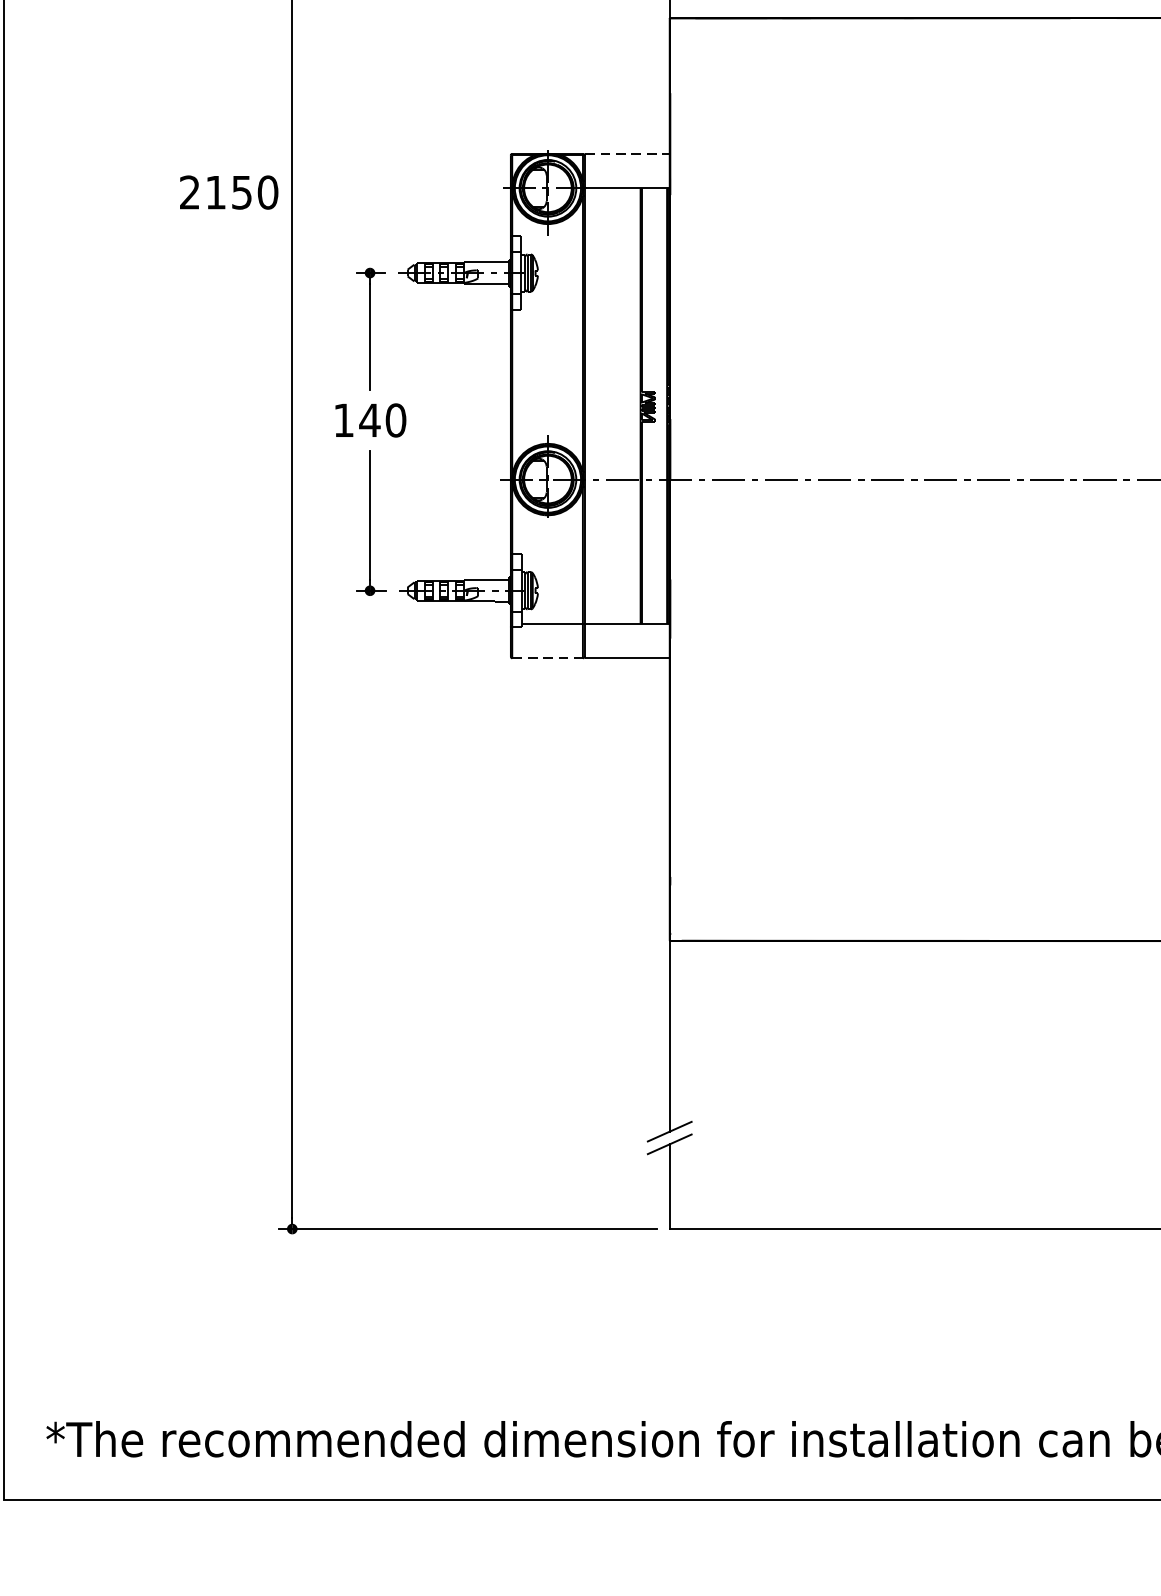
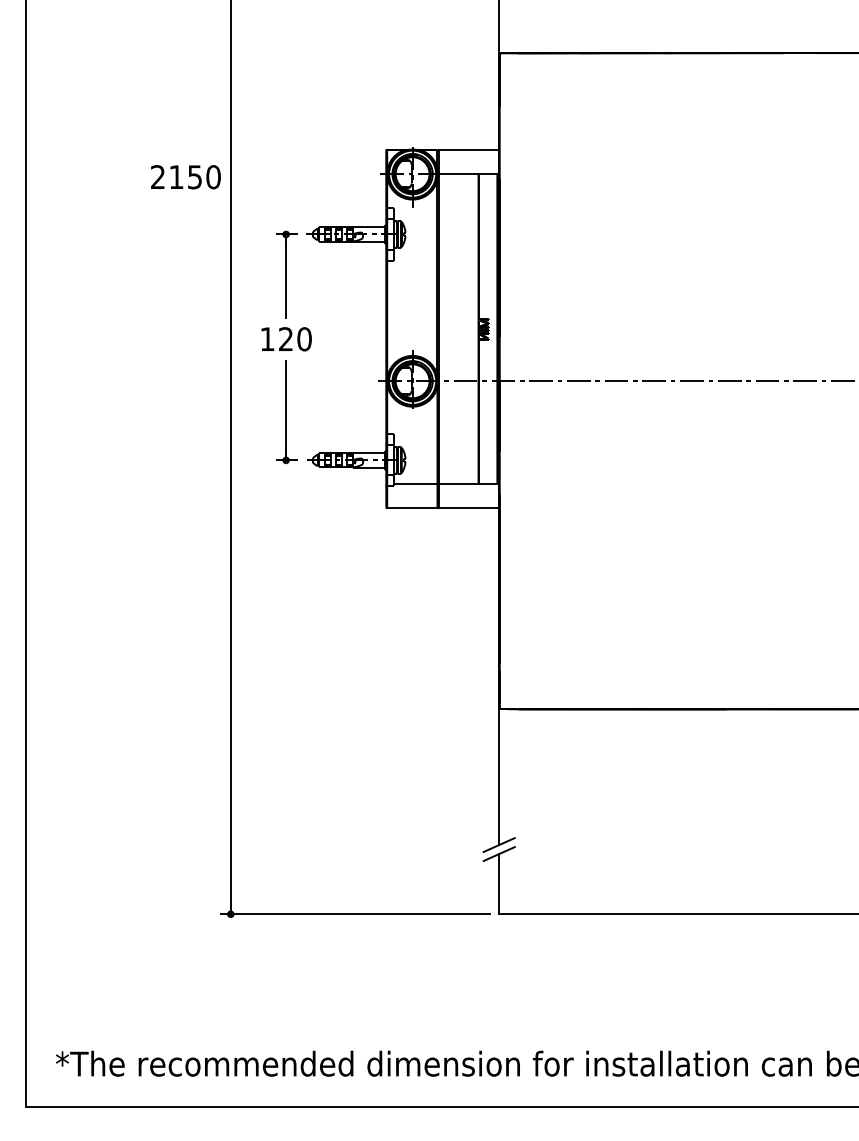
line: (627, 153) -> (469, 149), dashed -> solid
text: (369, 419) -> (285, 338), 140 -> 120
line: (547, 658) -> (412, 508), dashed -> solid

